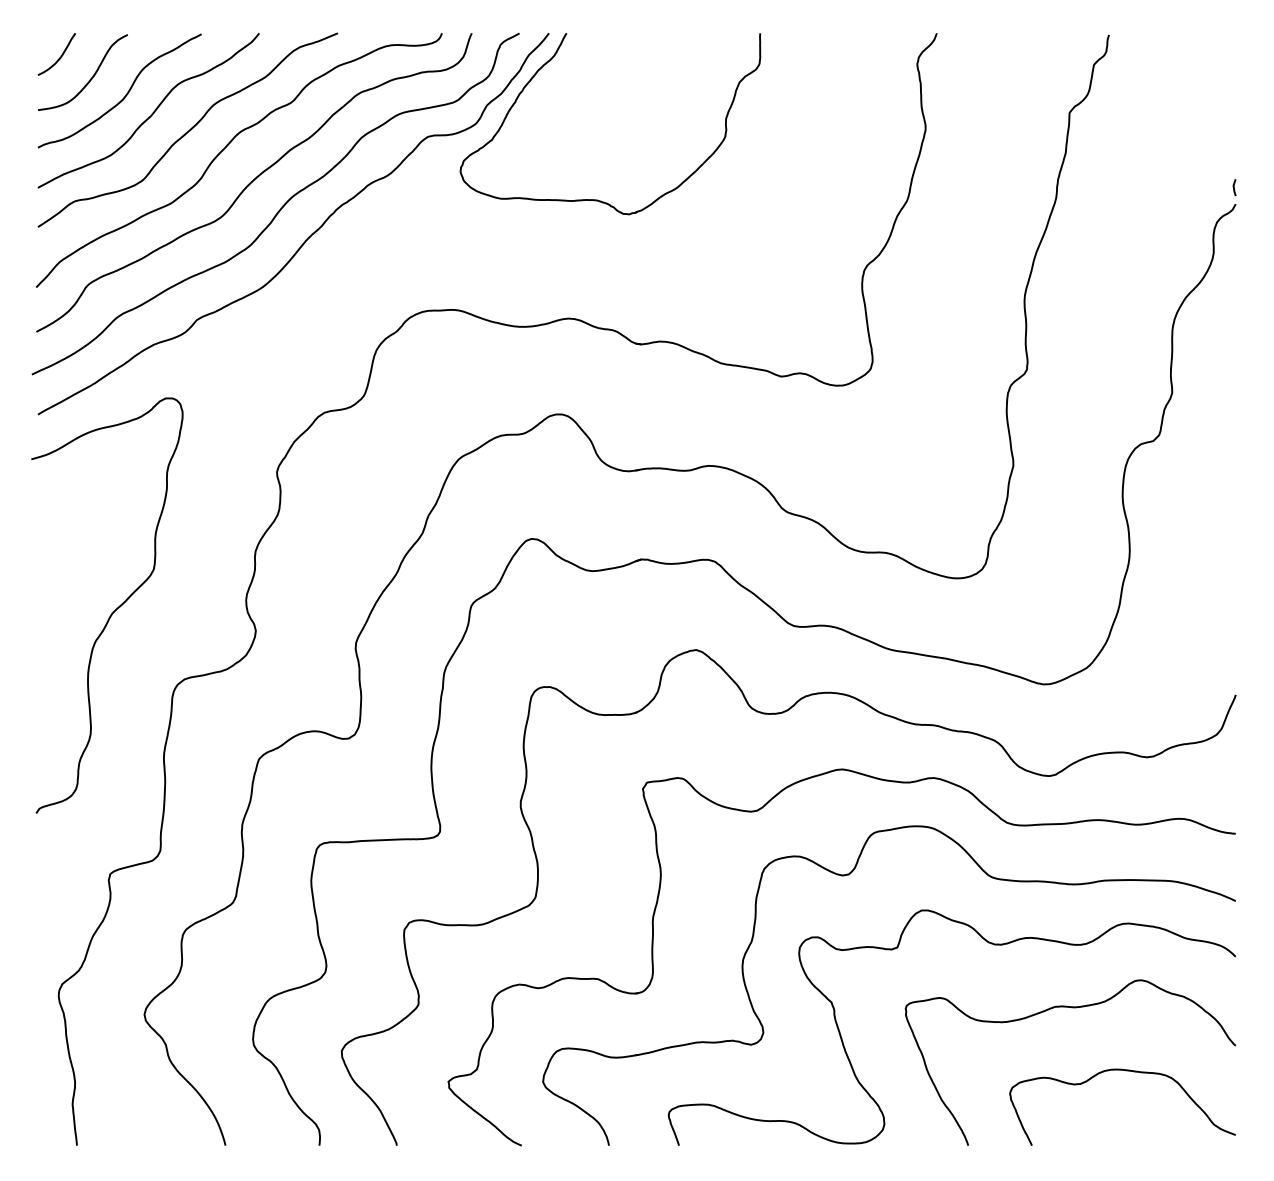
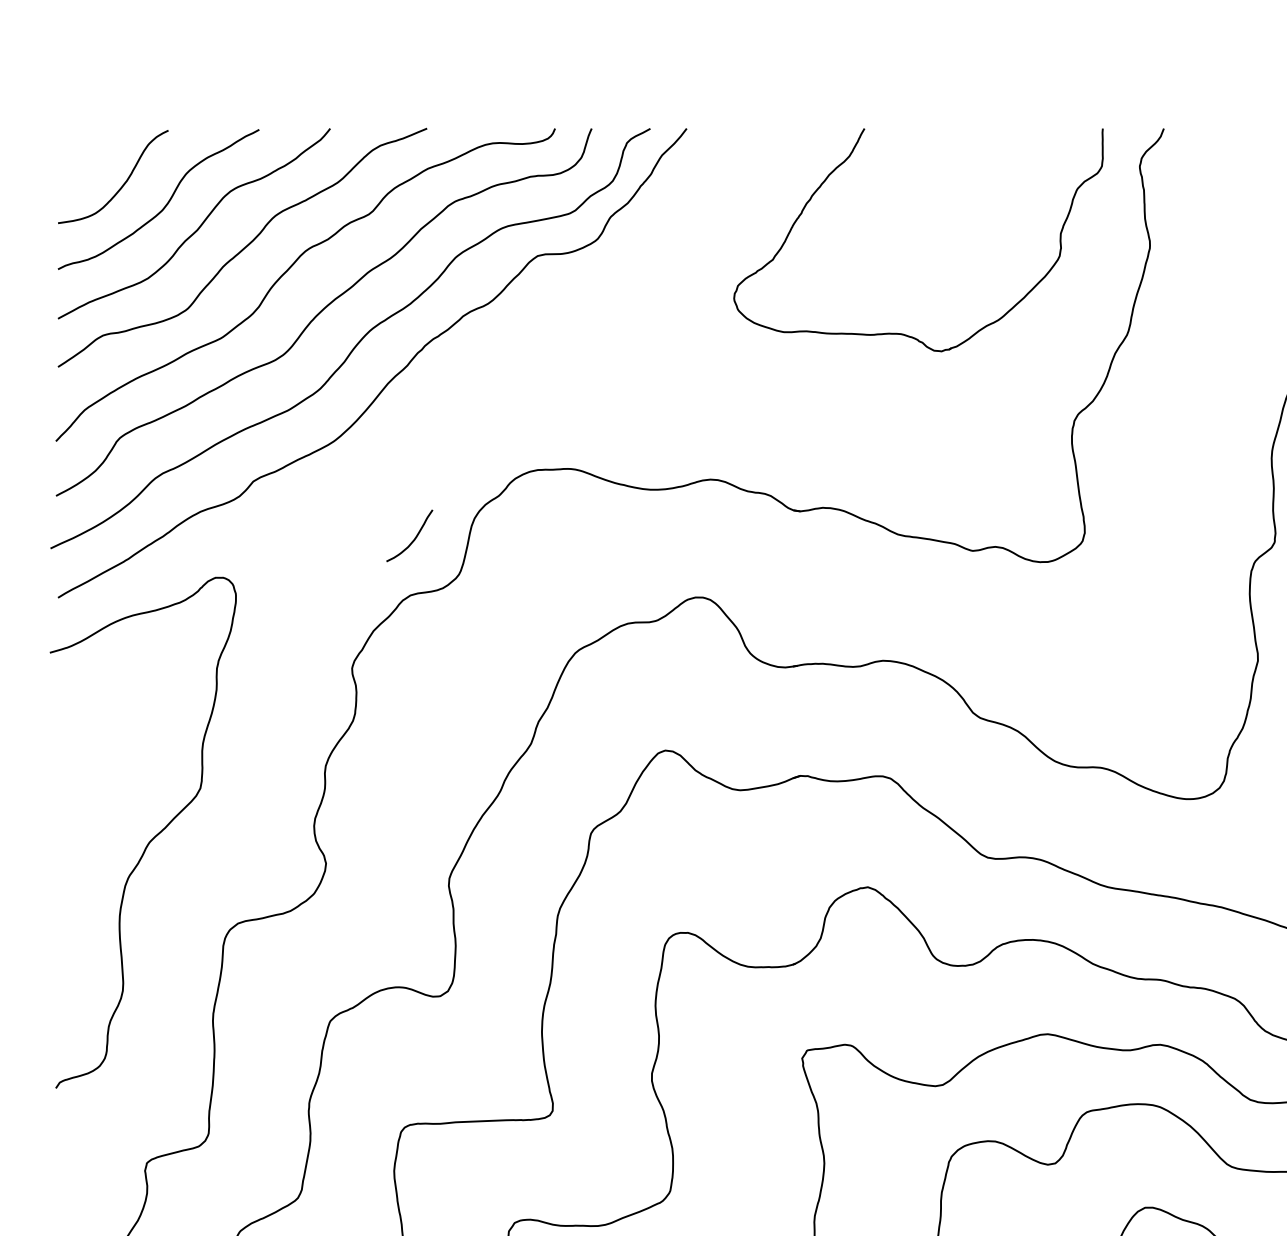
curve: (59, 57) -> (412, 539), moved
part: (597, 199) -> (902, 333), moved

